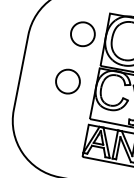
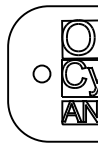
circle: (82, 33) -> (45, 38), removed

